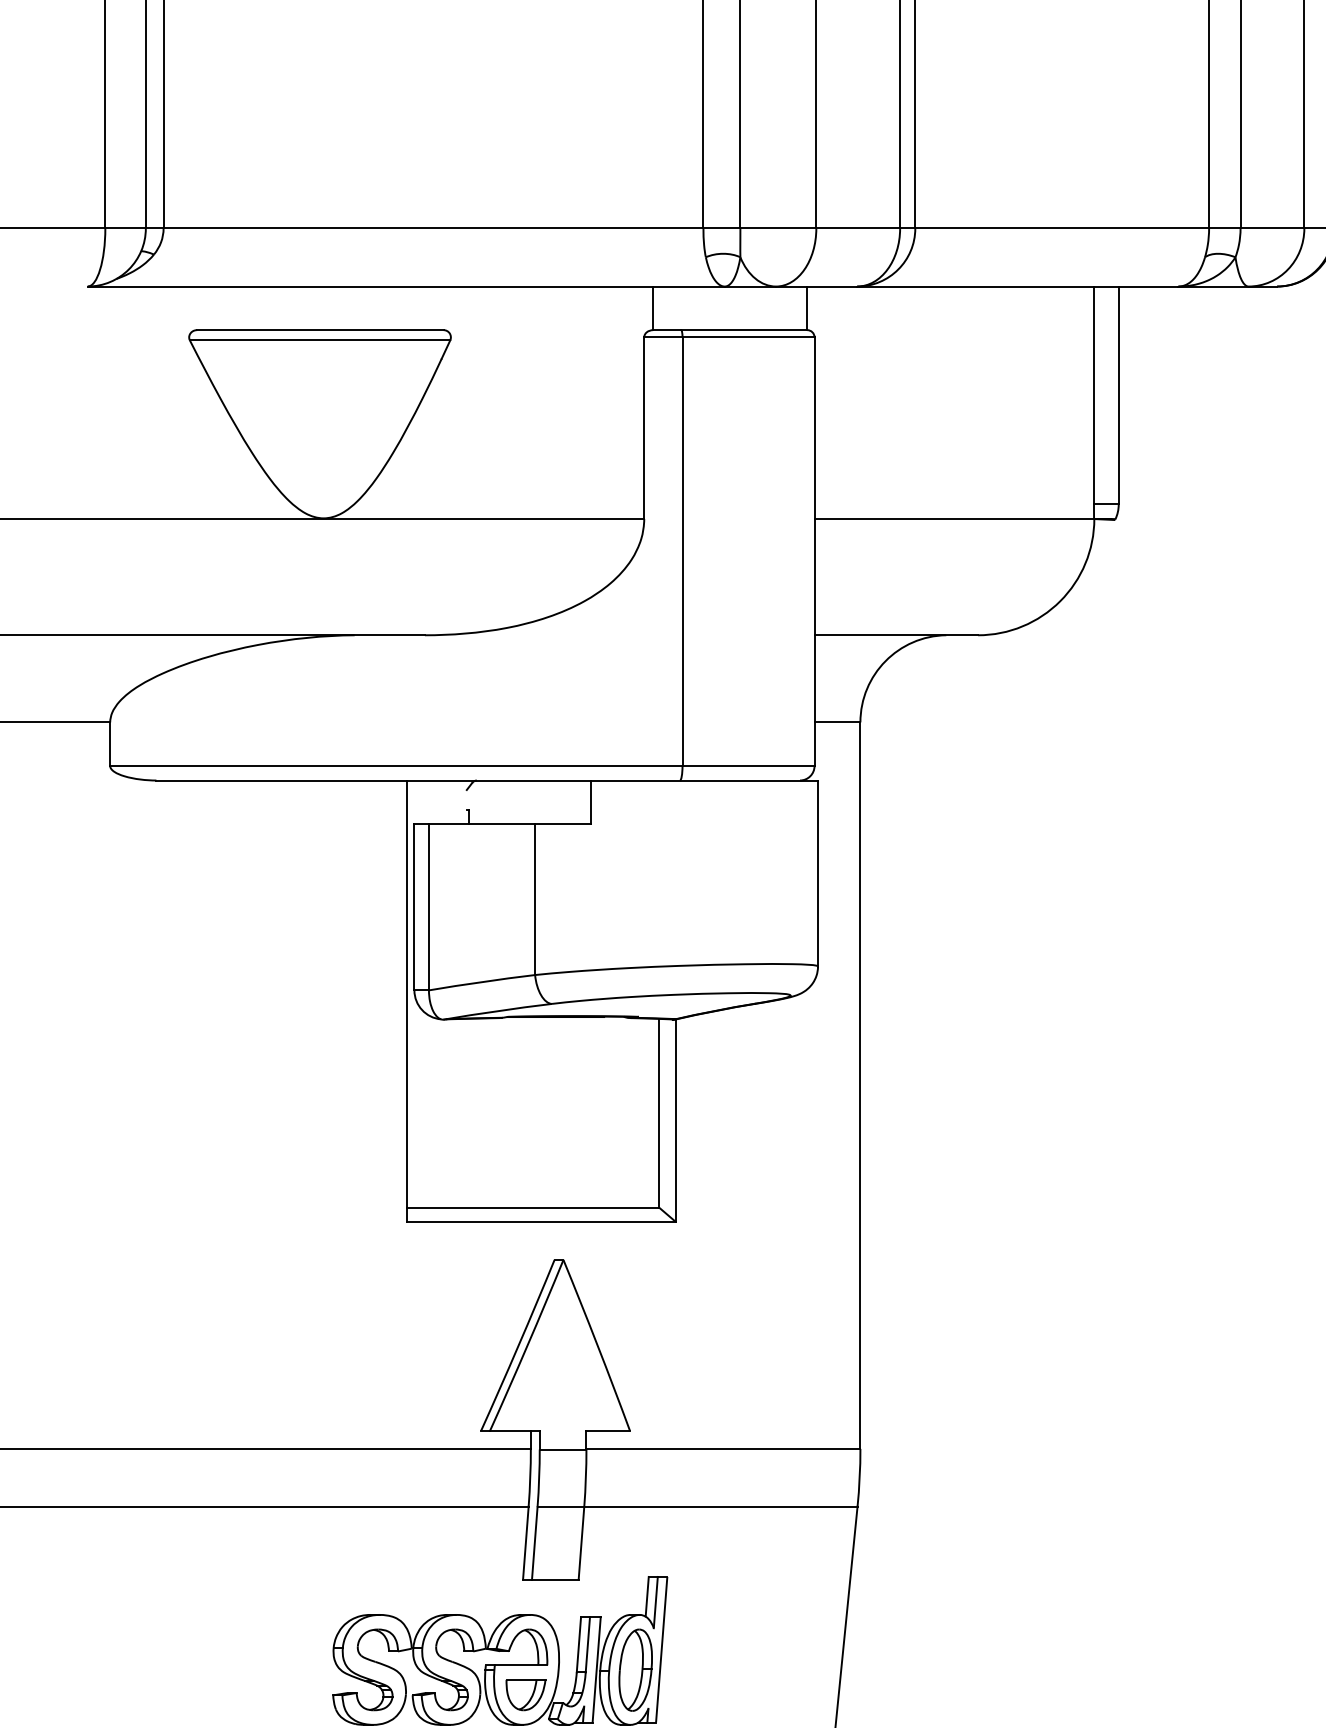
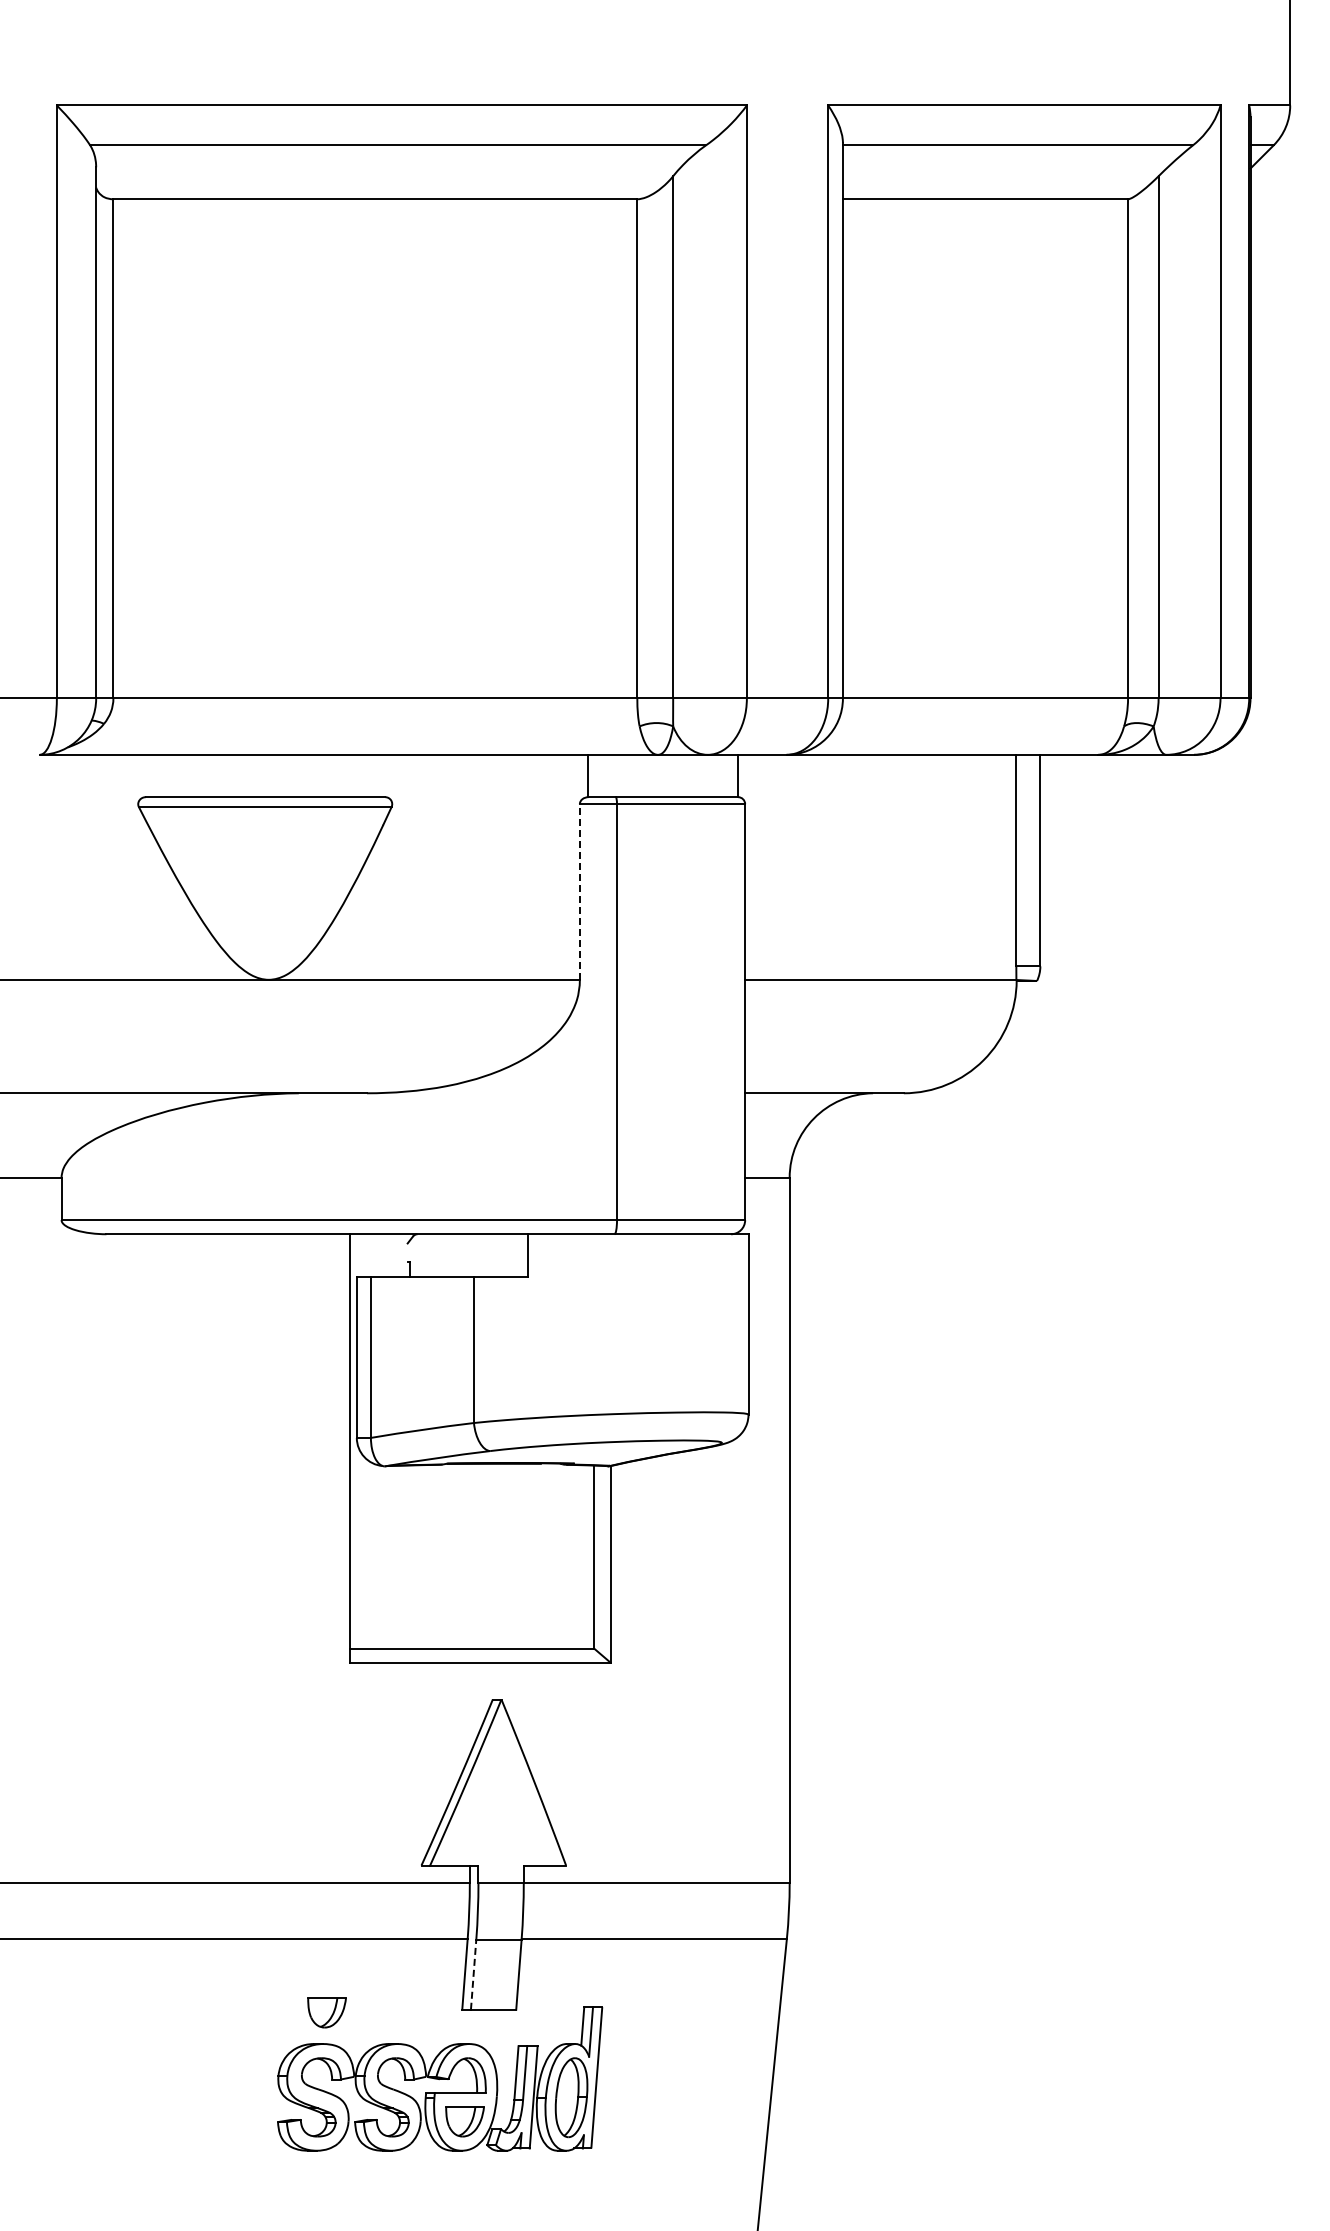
line: (643, 427) -> (579, 891), solid -> dashed
line: (534, 1543) -> (473, 1974), solid -> dashed
part: (383, 1582) -> (326, 2012), added

